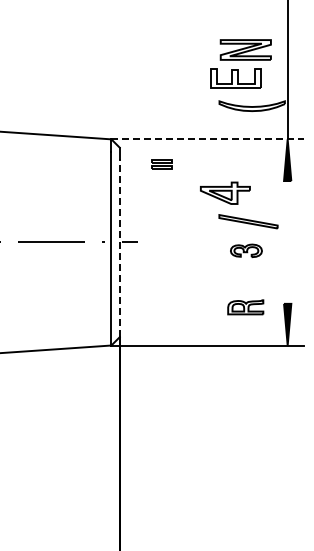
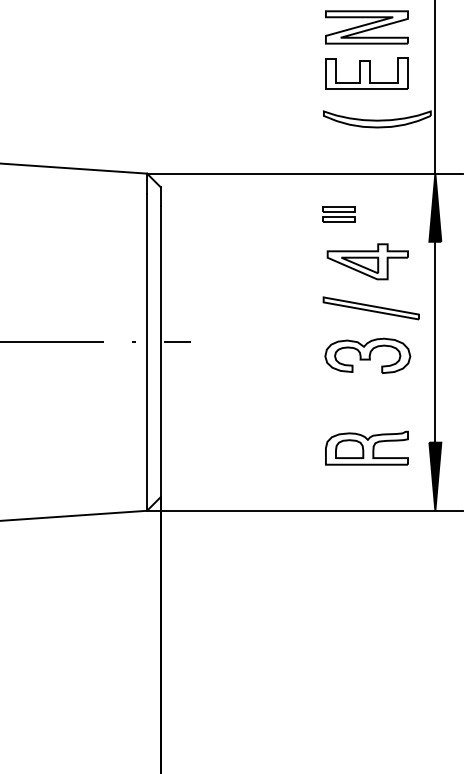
part: (235, 78) -> (366, 74), moved
line: (208, 139) -> (305, 173), dashed -> solid
part: (161, 164) -> (338, 214), moved
part: (225, 192) -> (368, 260), moved
line: (287, 242) -> (435, 342), added
line: (119, 248) -> (160, 352), dashed -> solid
part: (246, 250) -> (368, 355), size x1.67
part: (245, 307) -> (366, 448), size x1.43

